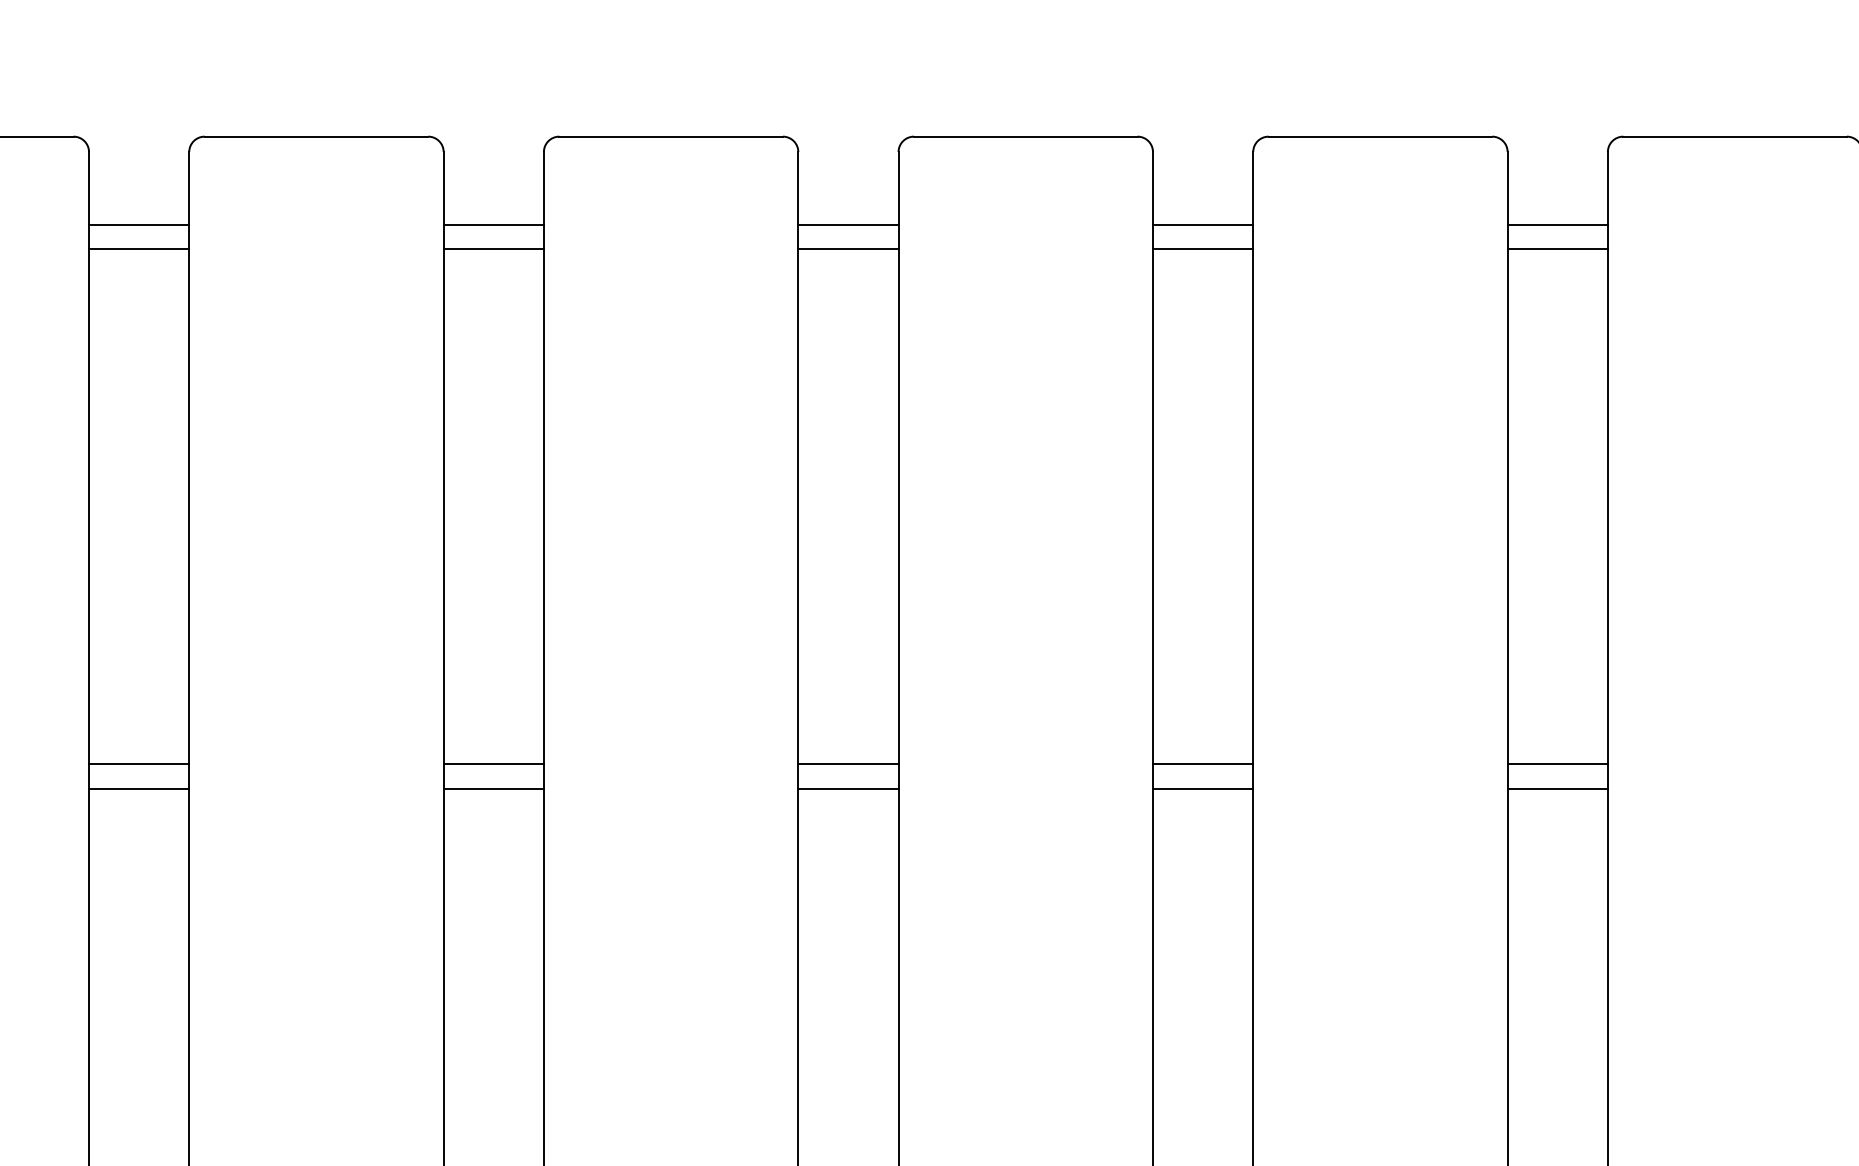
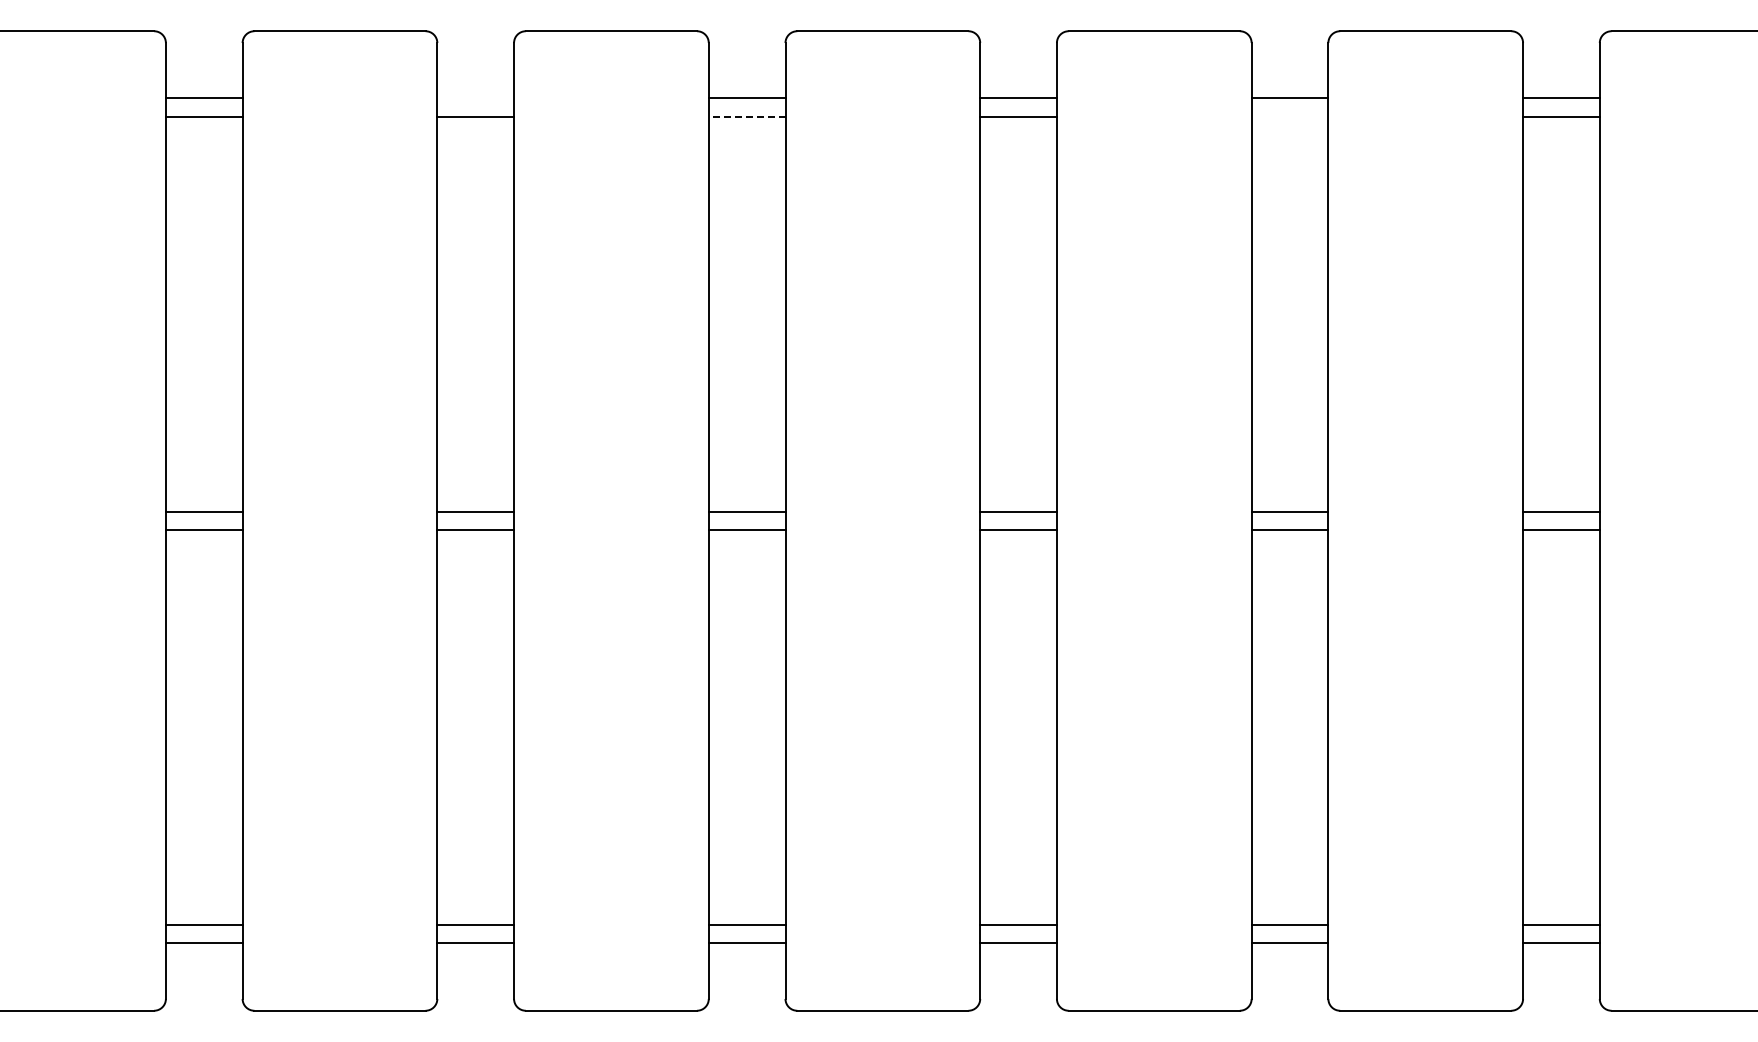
line: (493, 224) -> (475, 98), removed
line: (847, 249) -> (746, 117), solid -> dashed
line: (1557, 249) -> (1289, 117), removed

